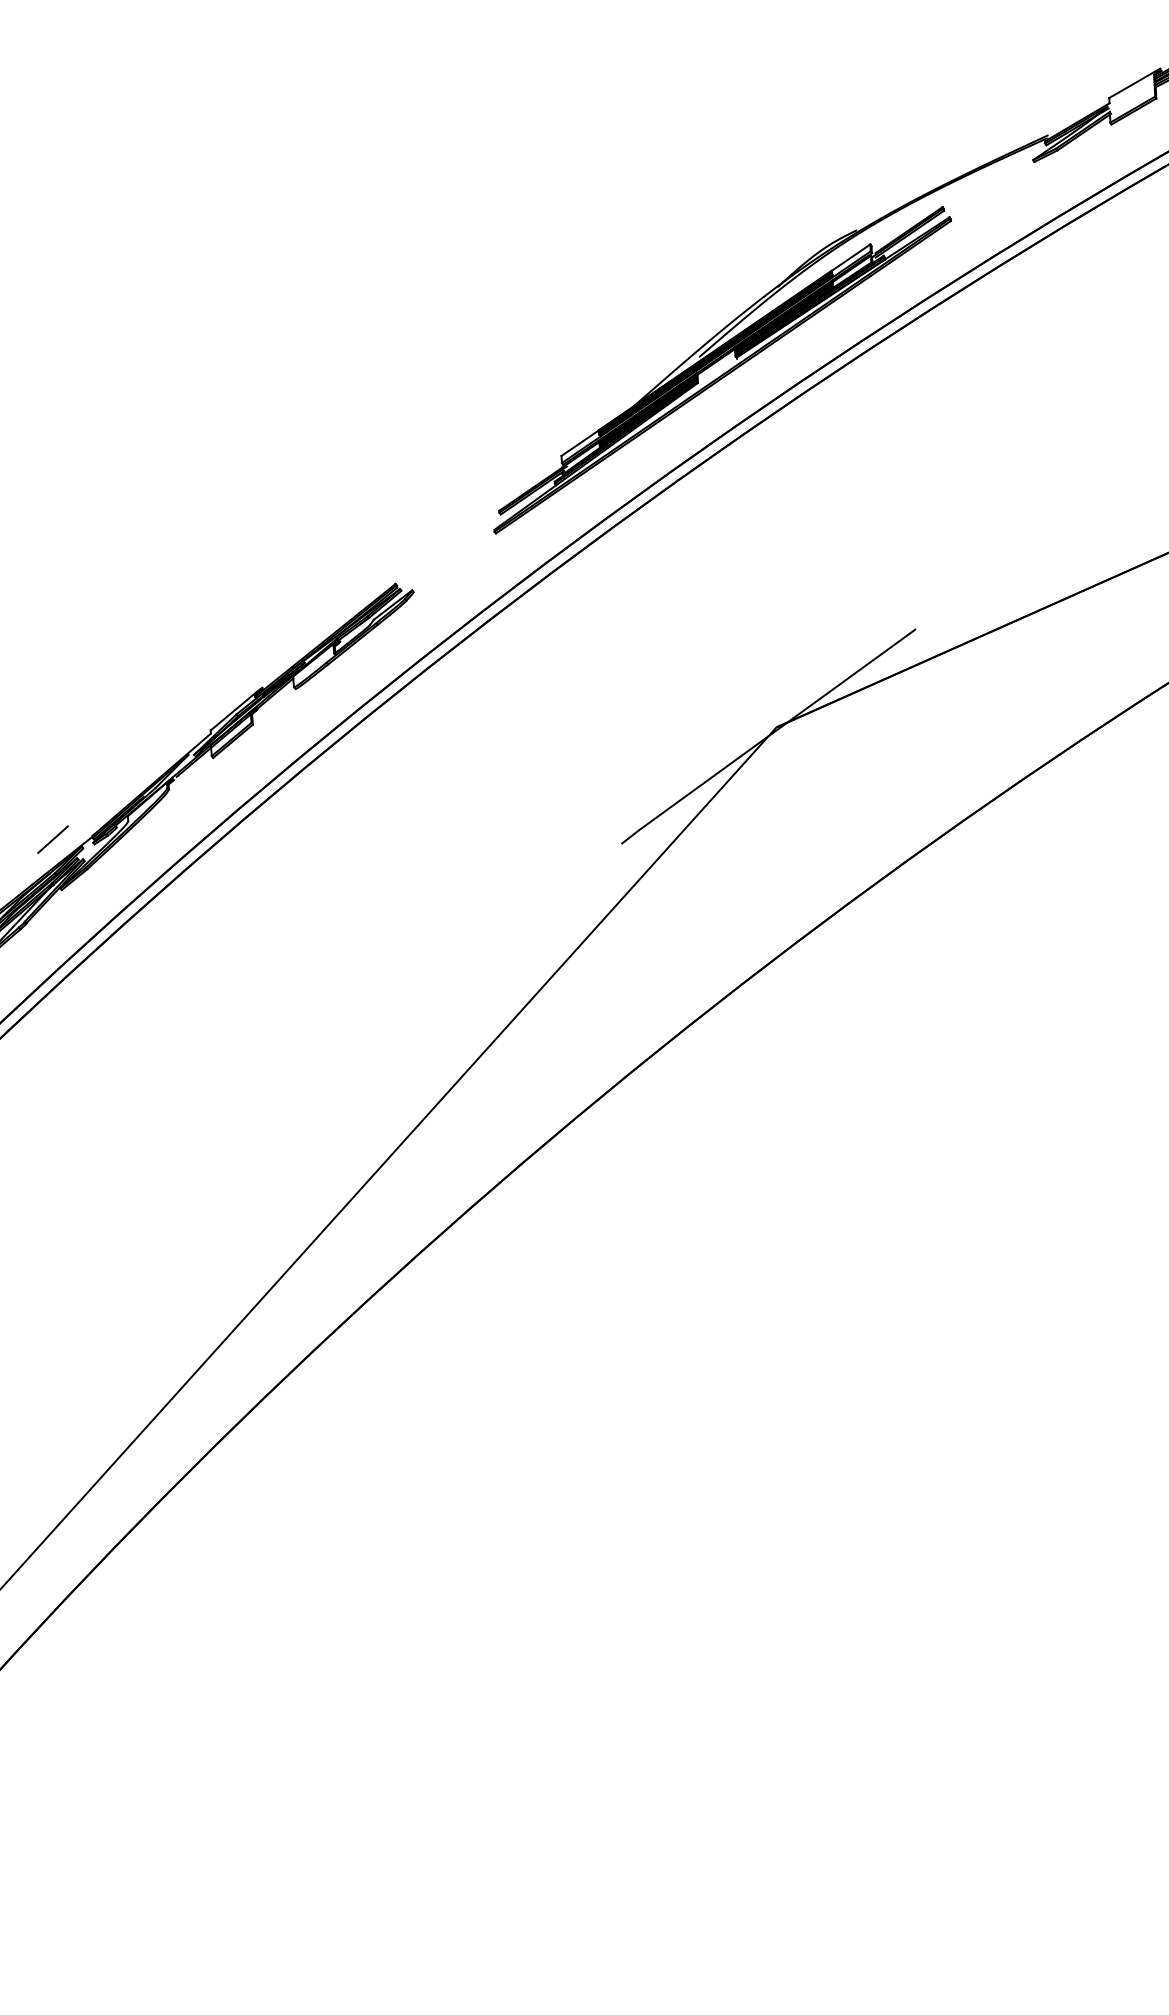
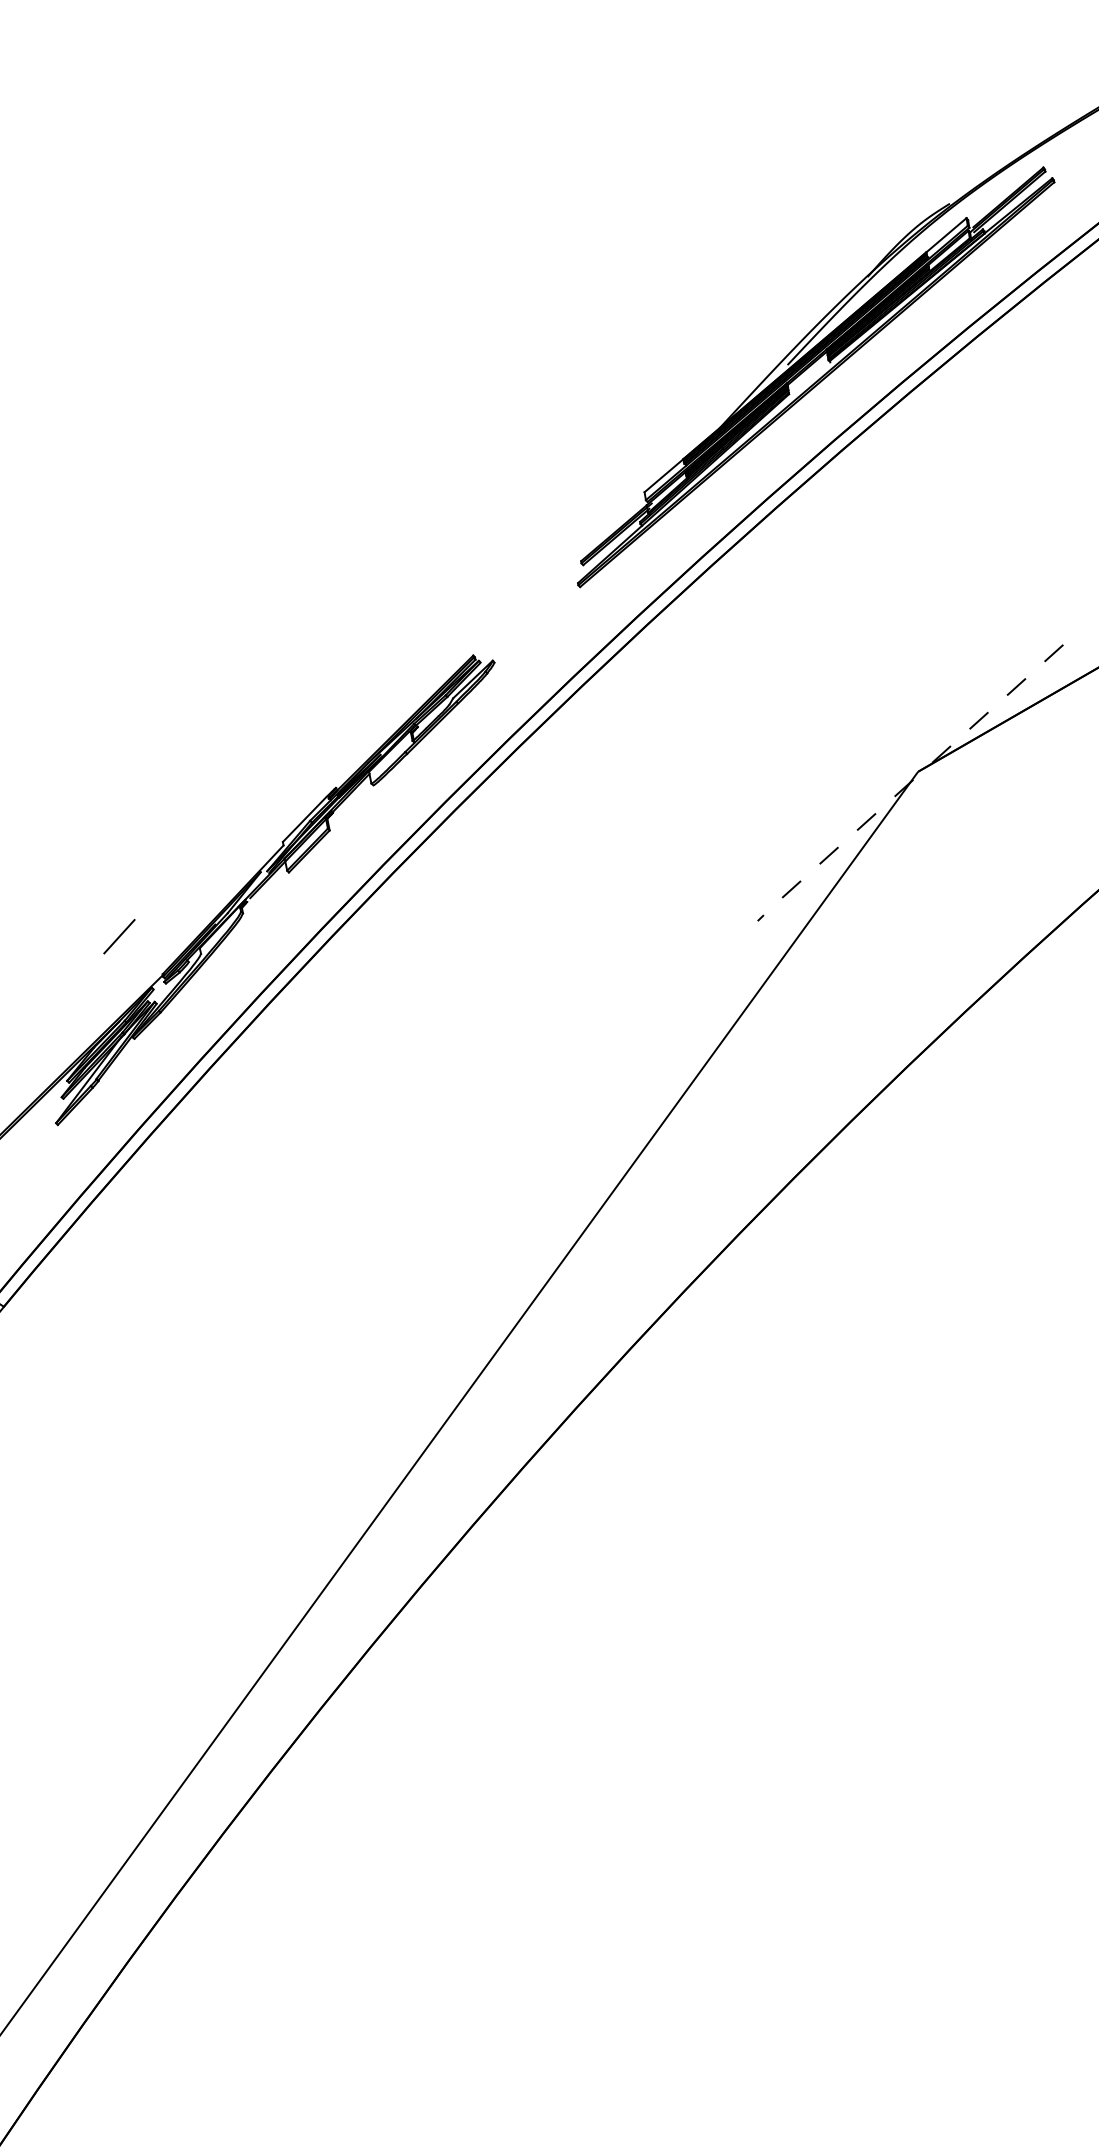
line: (767, 737) -> (909, 784), solid -> dashed
line: (52, 839) -> (118, 936), moved

